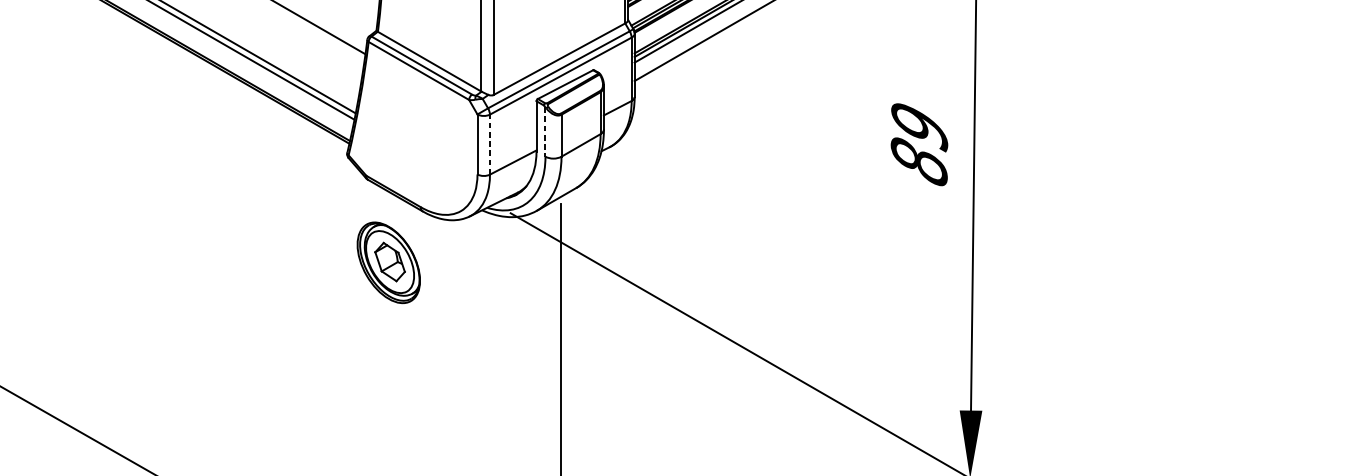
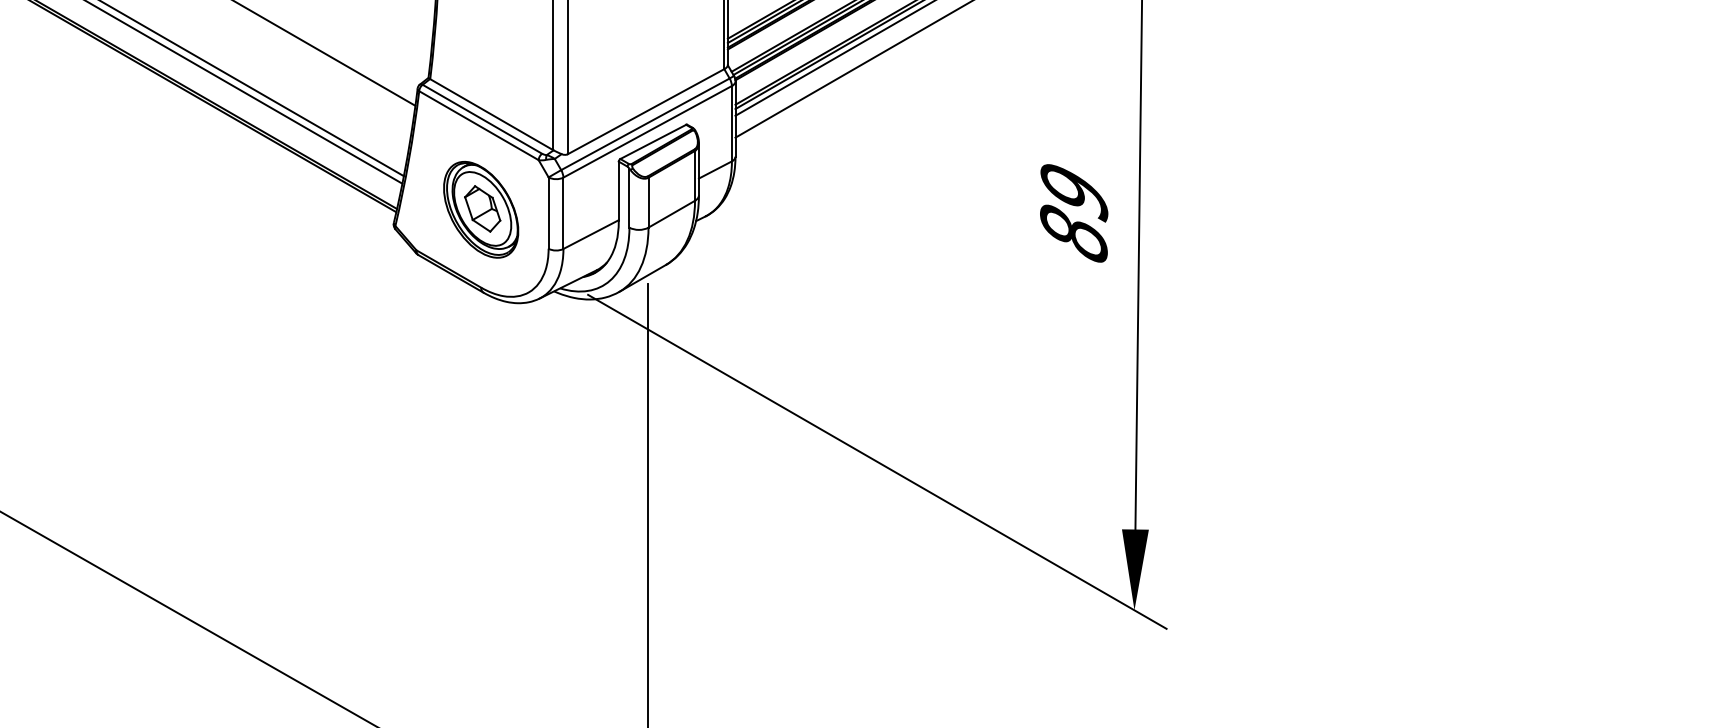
line: (545, 132) -> (629, 198), dashed -> solid
line: (490, 144) -> (563, 213), dashed -> solid
part: (389, 262) -> (481, 209), moved

